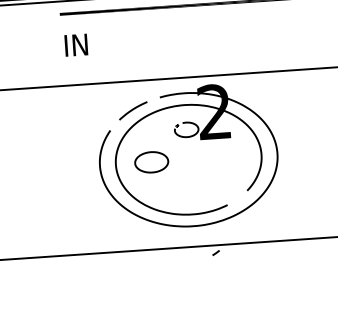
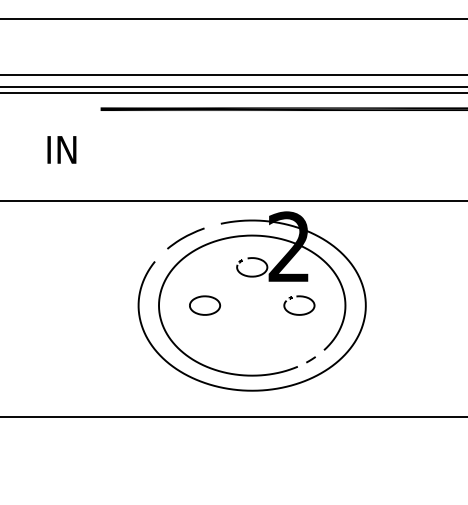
text: (75, 44) -> (61, 149), moved
part: (225, 150) -> (299, 297), added
part: (152, 162) -> (205, 305), size x0.71
curve: (215, 252) -> (310, 359), moved

